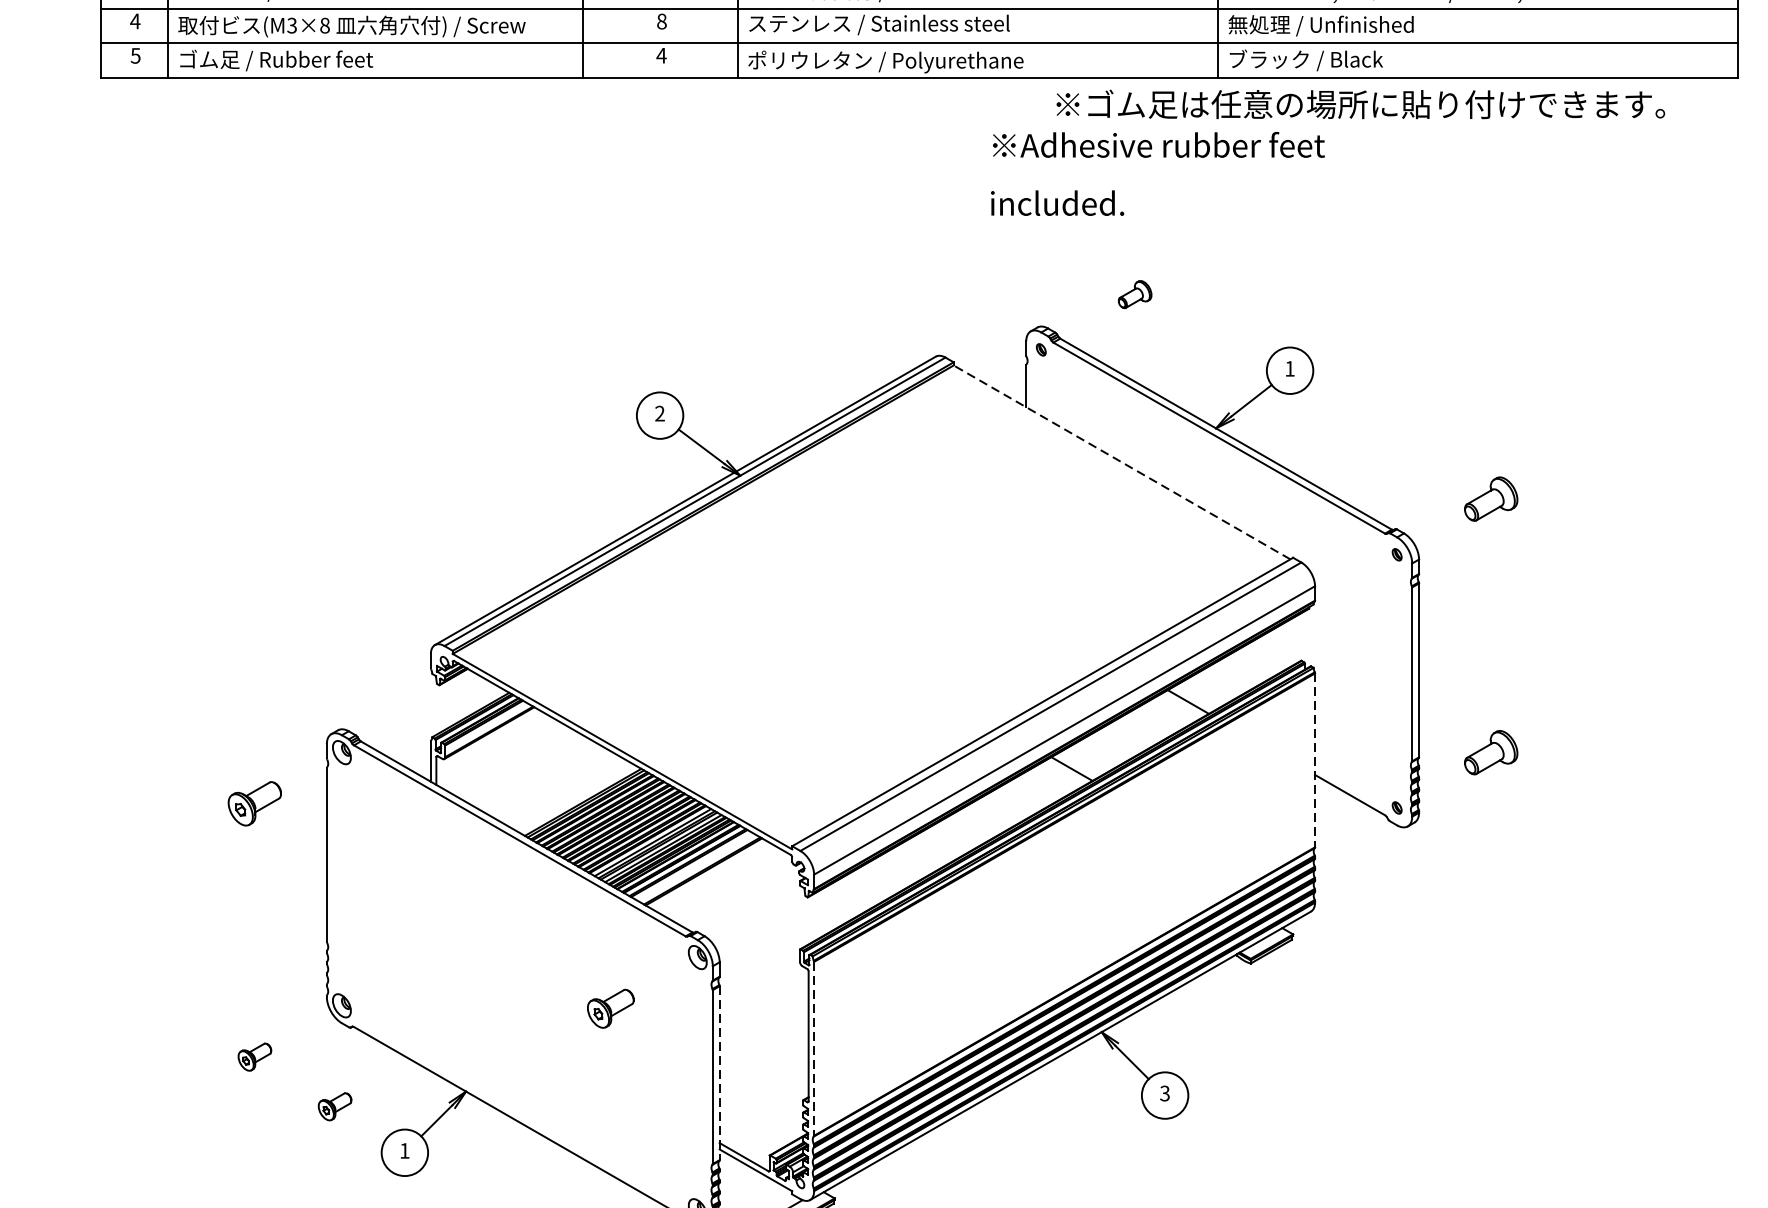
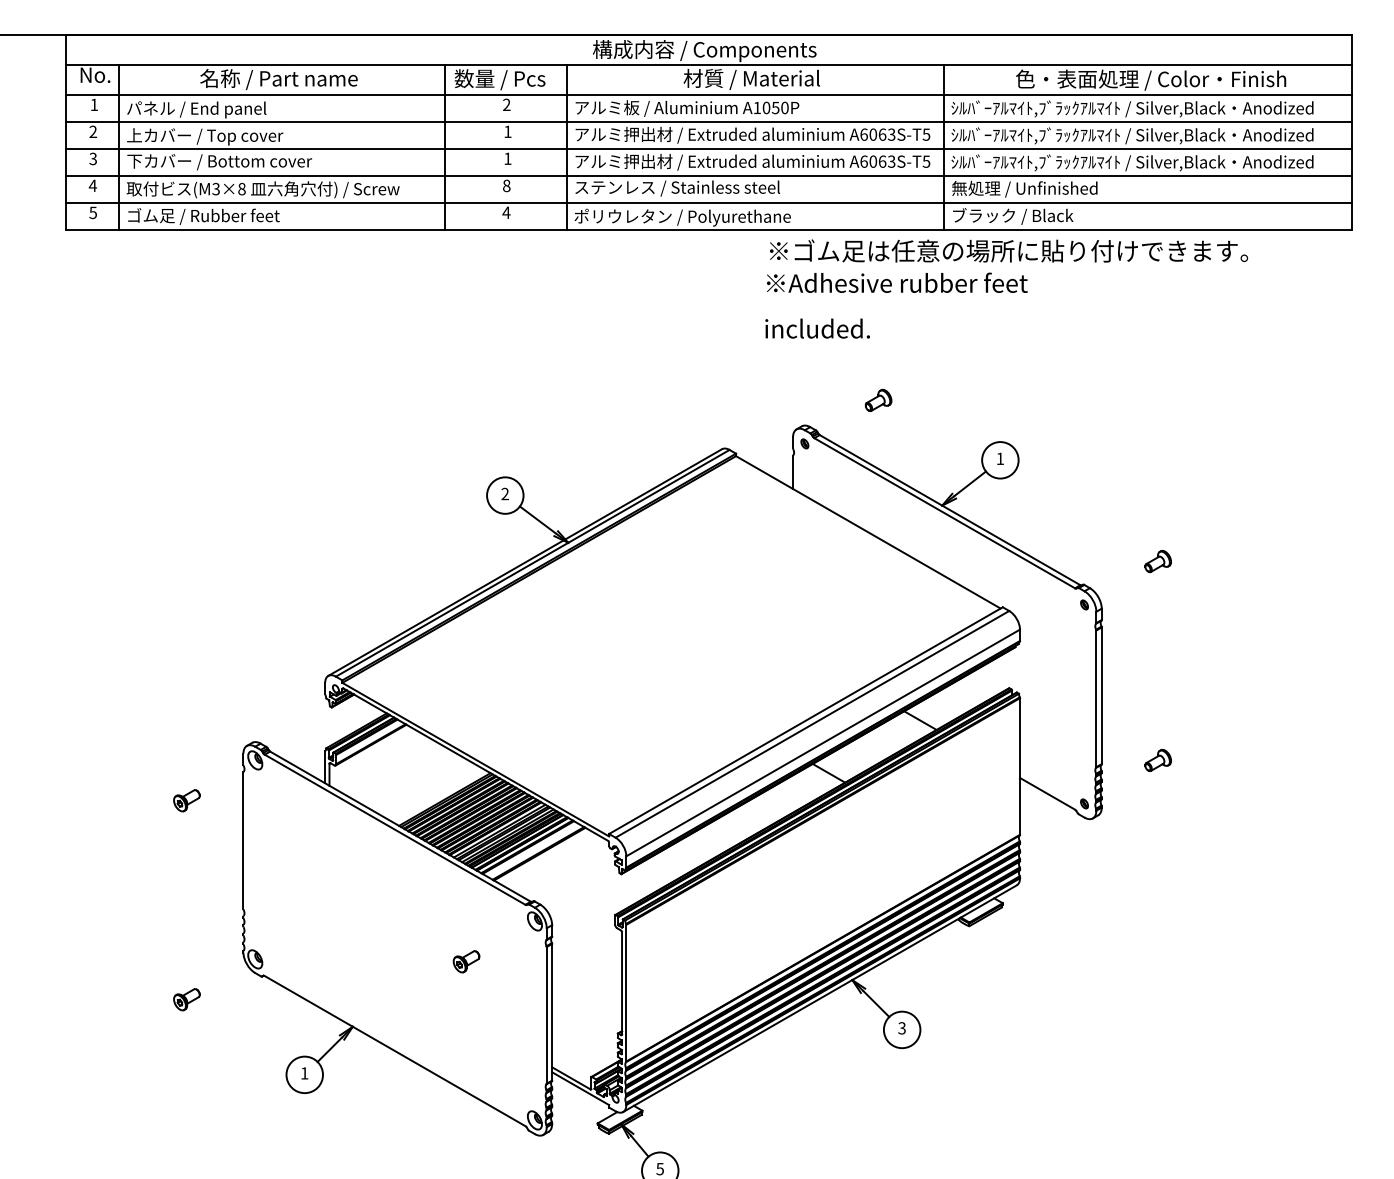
text: (1361, 103) -> (1009, 250), moved
line: (1122, 462) -> (868, 532), dashed -> solid
part: (1490, 499) -> (1157, 561), size x0.62
part: (1490, 752) -> (1157, 760), size x0.62
line: (1315, 760) -> (1020, 766), dashed -> solid
part: (254, 803) -> (186, 800), size x0.62
part: (610, 1008) -> (466, 961), size x0.71
line: (814, 1049) -> (626, 993), dashed -> solid
line: (720, 1073) -> (552, 1012), dashed -> solid
part: (334, 1106) -> (249, 1038), removed

